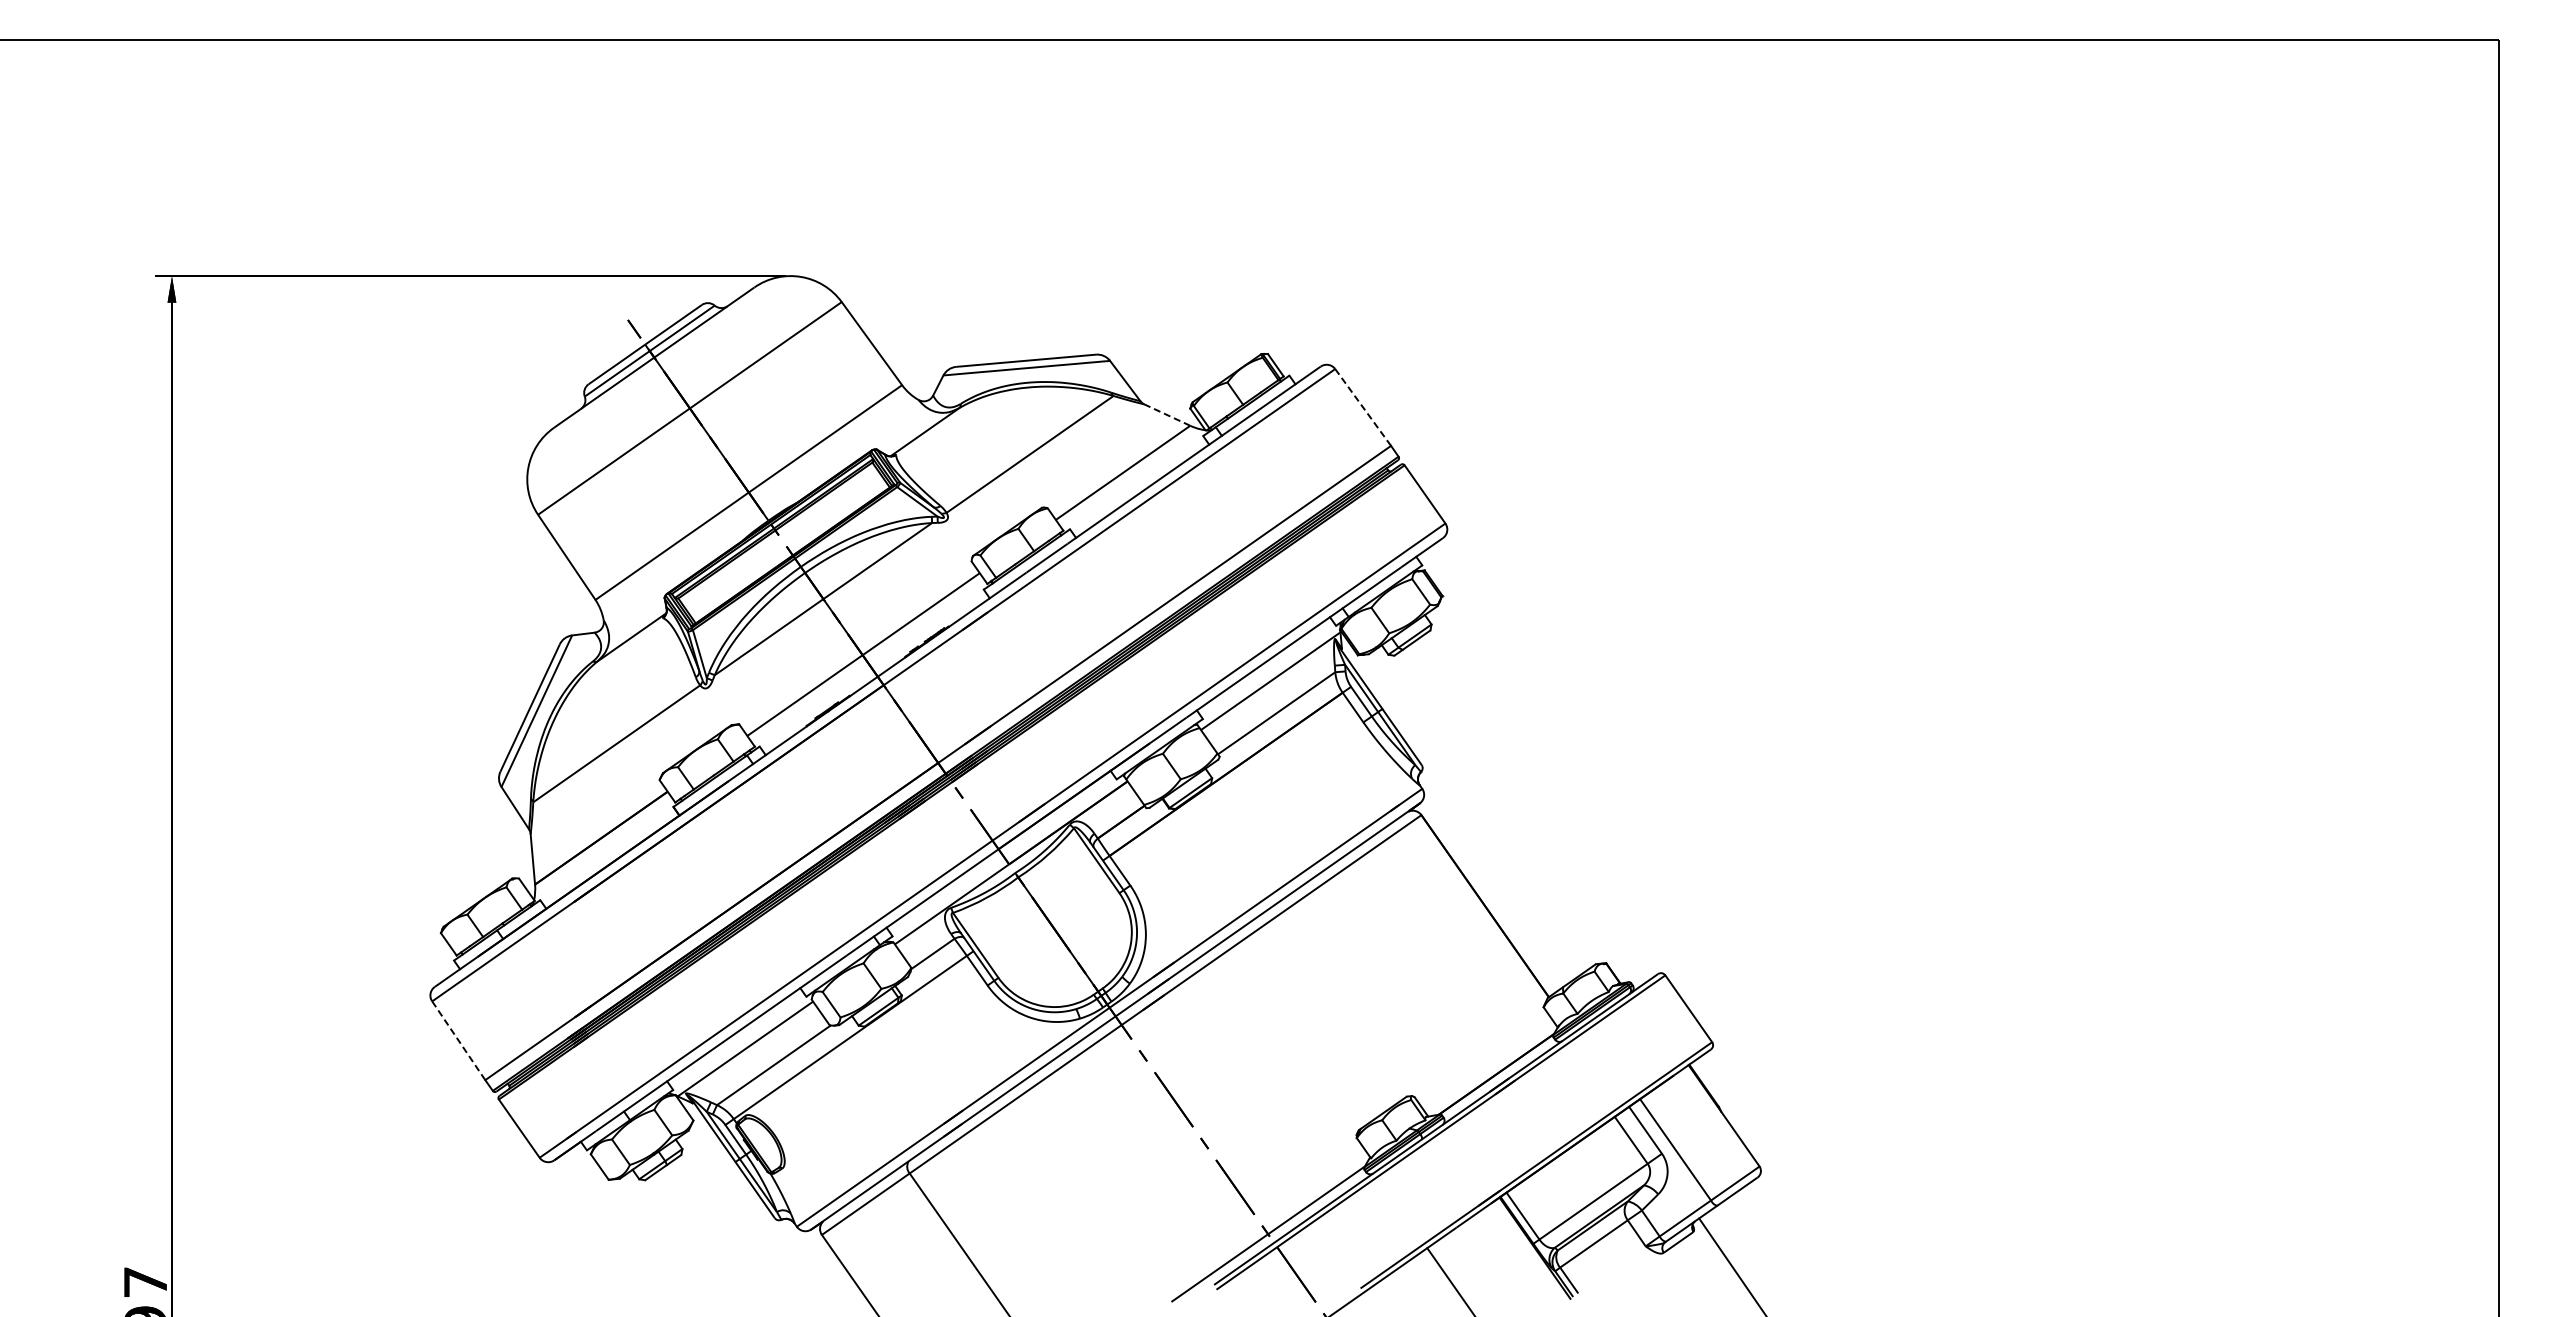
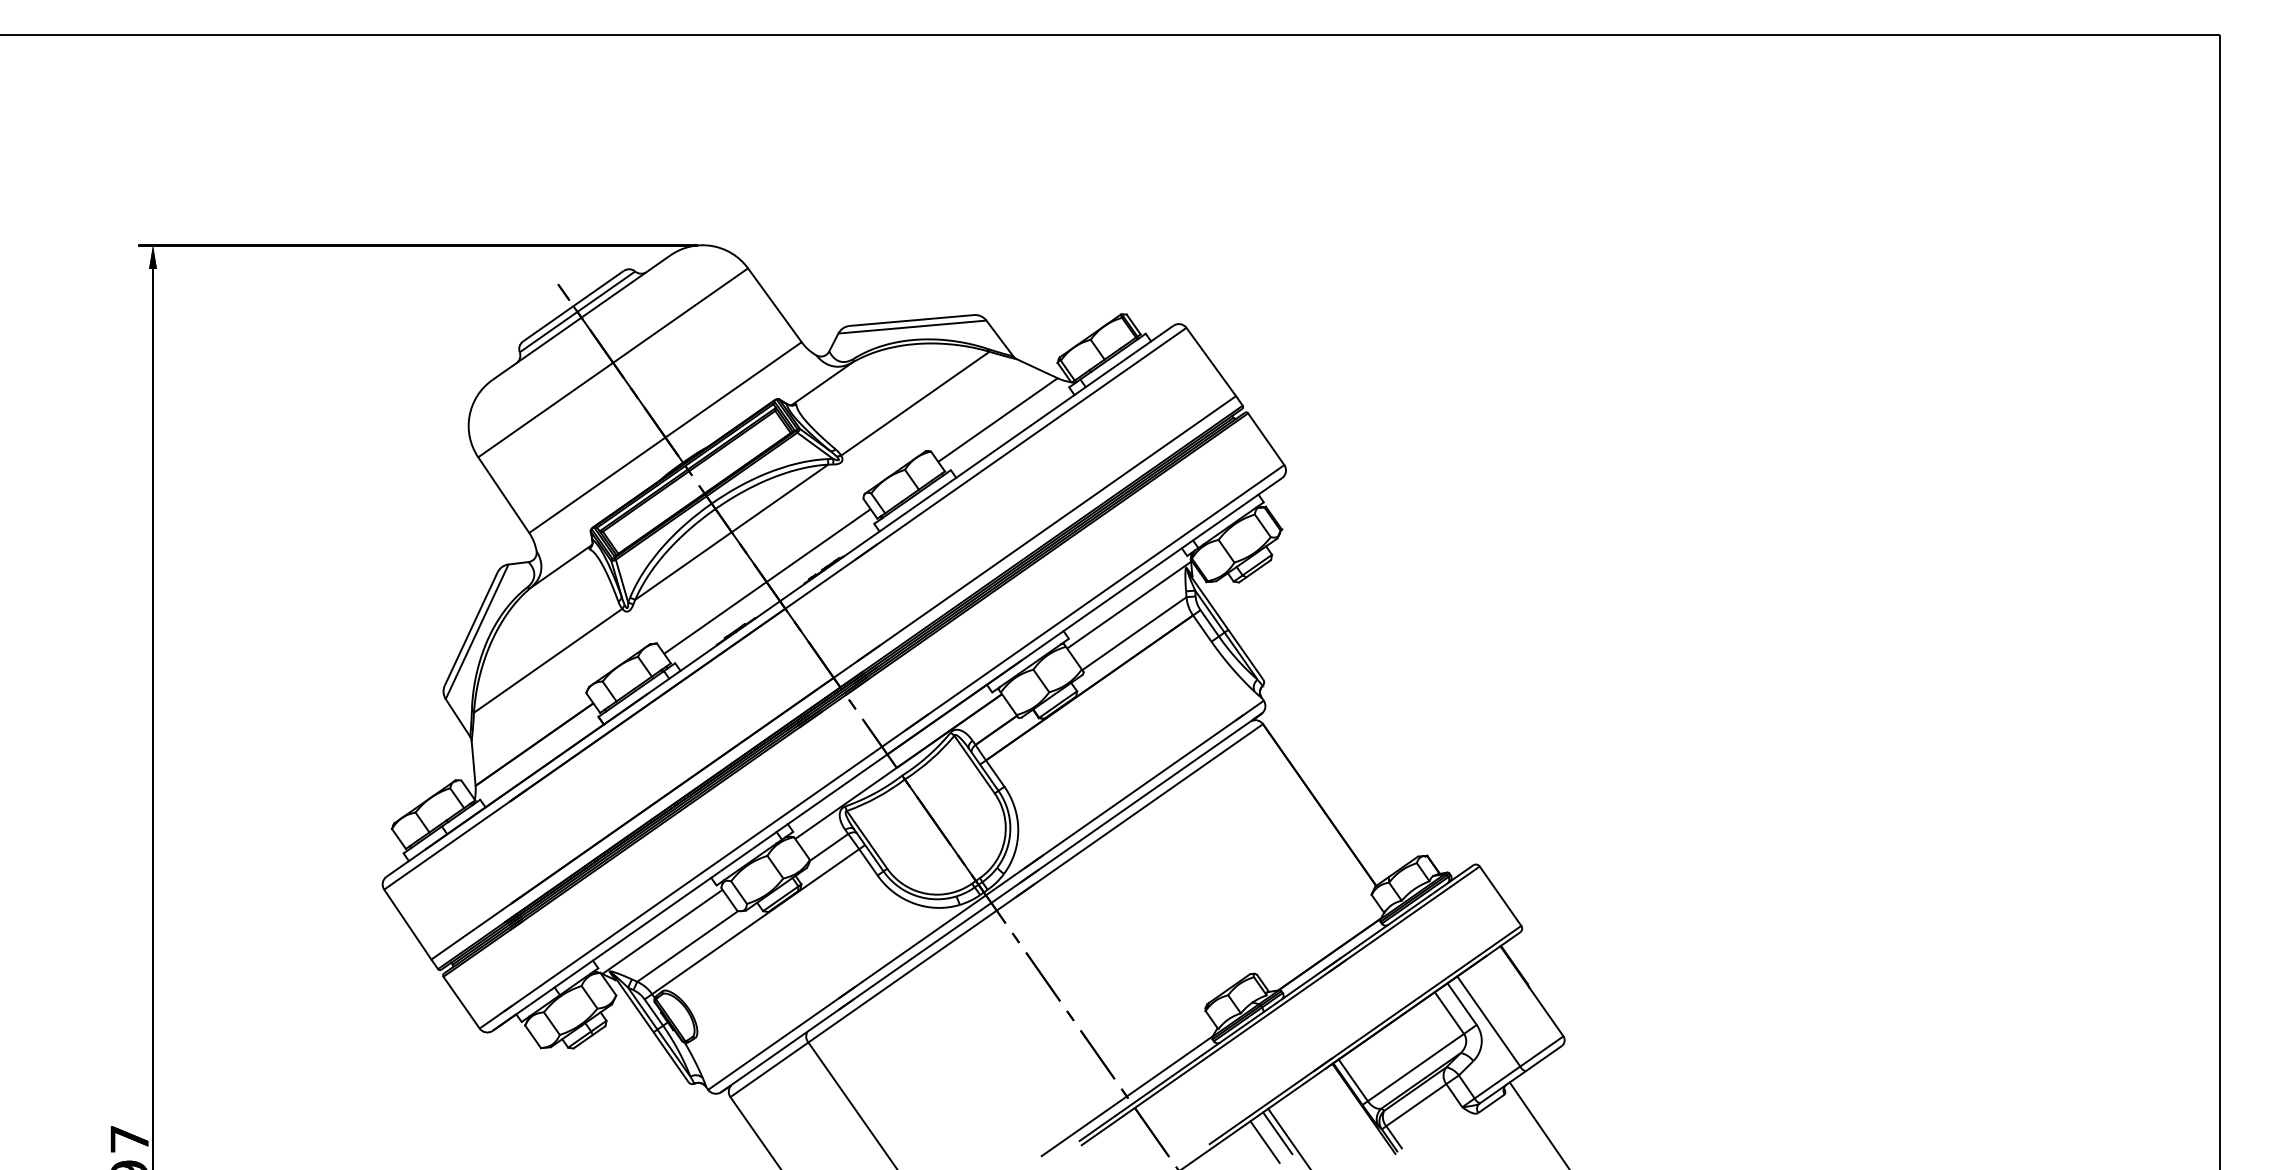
line: (1362, 407) -> (1210, 362), dashed -> solid
line: (1166, 414) -> (1036, 368), dashed -> solid
line: (458, 1040) -> (407, 924), dashed -> solid
line: (1437, 1275) -> (1277, 1133), added
line: (1423, 1285) -> (1264, 1142), added

